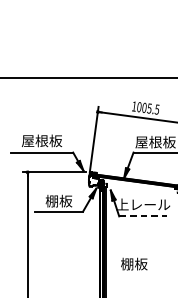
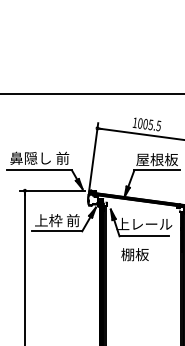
text: (41, 140) -> (39, 157), 屋根板 -> 鼻隠し 前
text: (59, 201) -> (57, 220), 棚板 -> 上枠 前
line: (143, 216) -> (144, 236), dashed -> solid
text: (133, 263) -> (134, 254), moved

